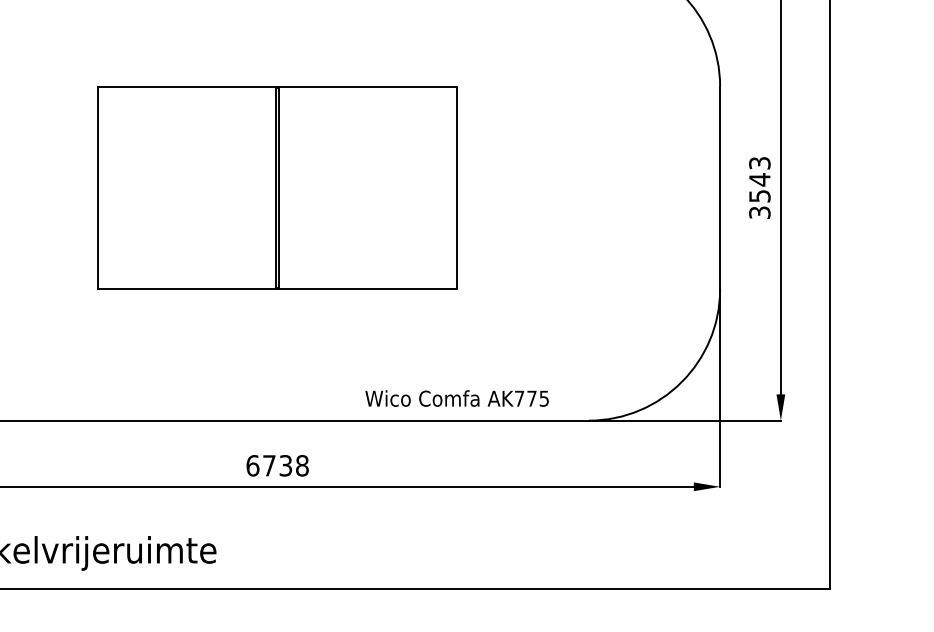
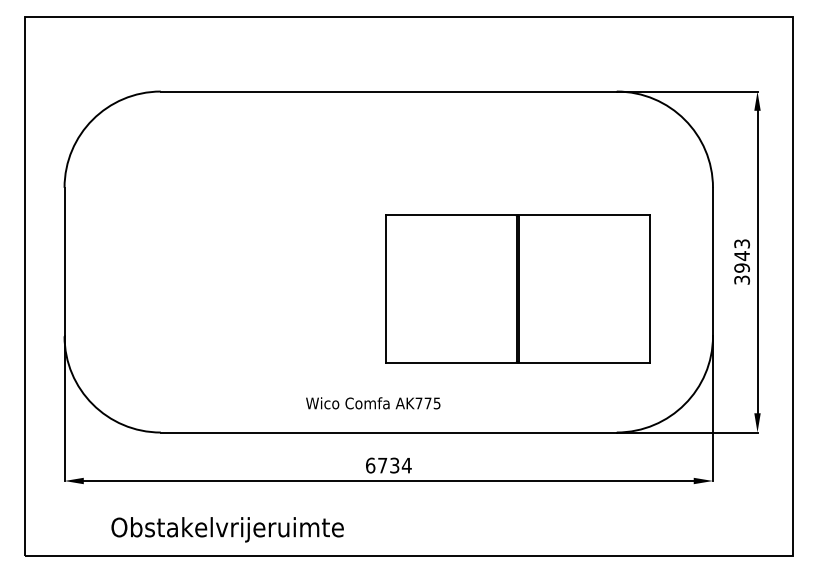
part: (277, 187) -> (517, 288), moved
text: (759, 195) -> (741, 267), 3543 -> 3943
text: (457, 398) -> (373, 403), moved
text: (301, 465) -> (406, 465), 6738 -> 6734

